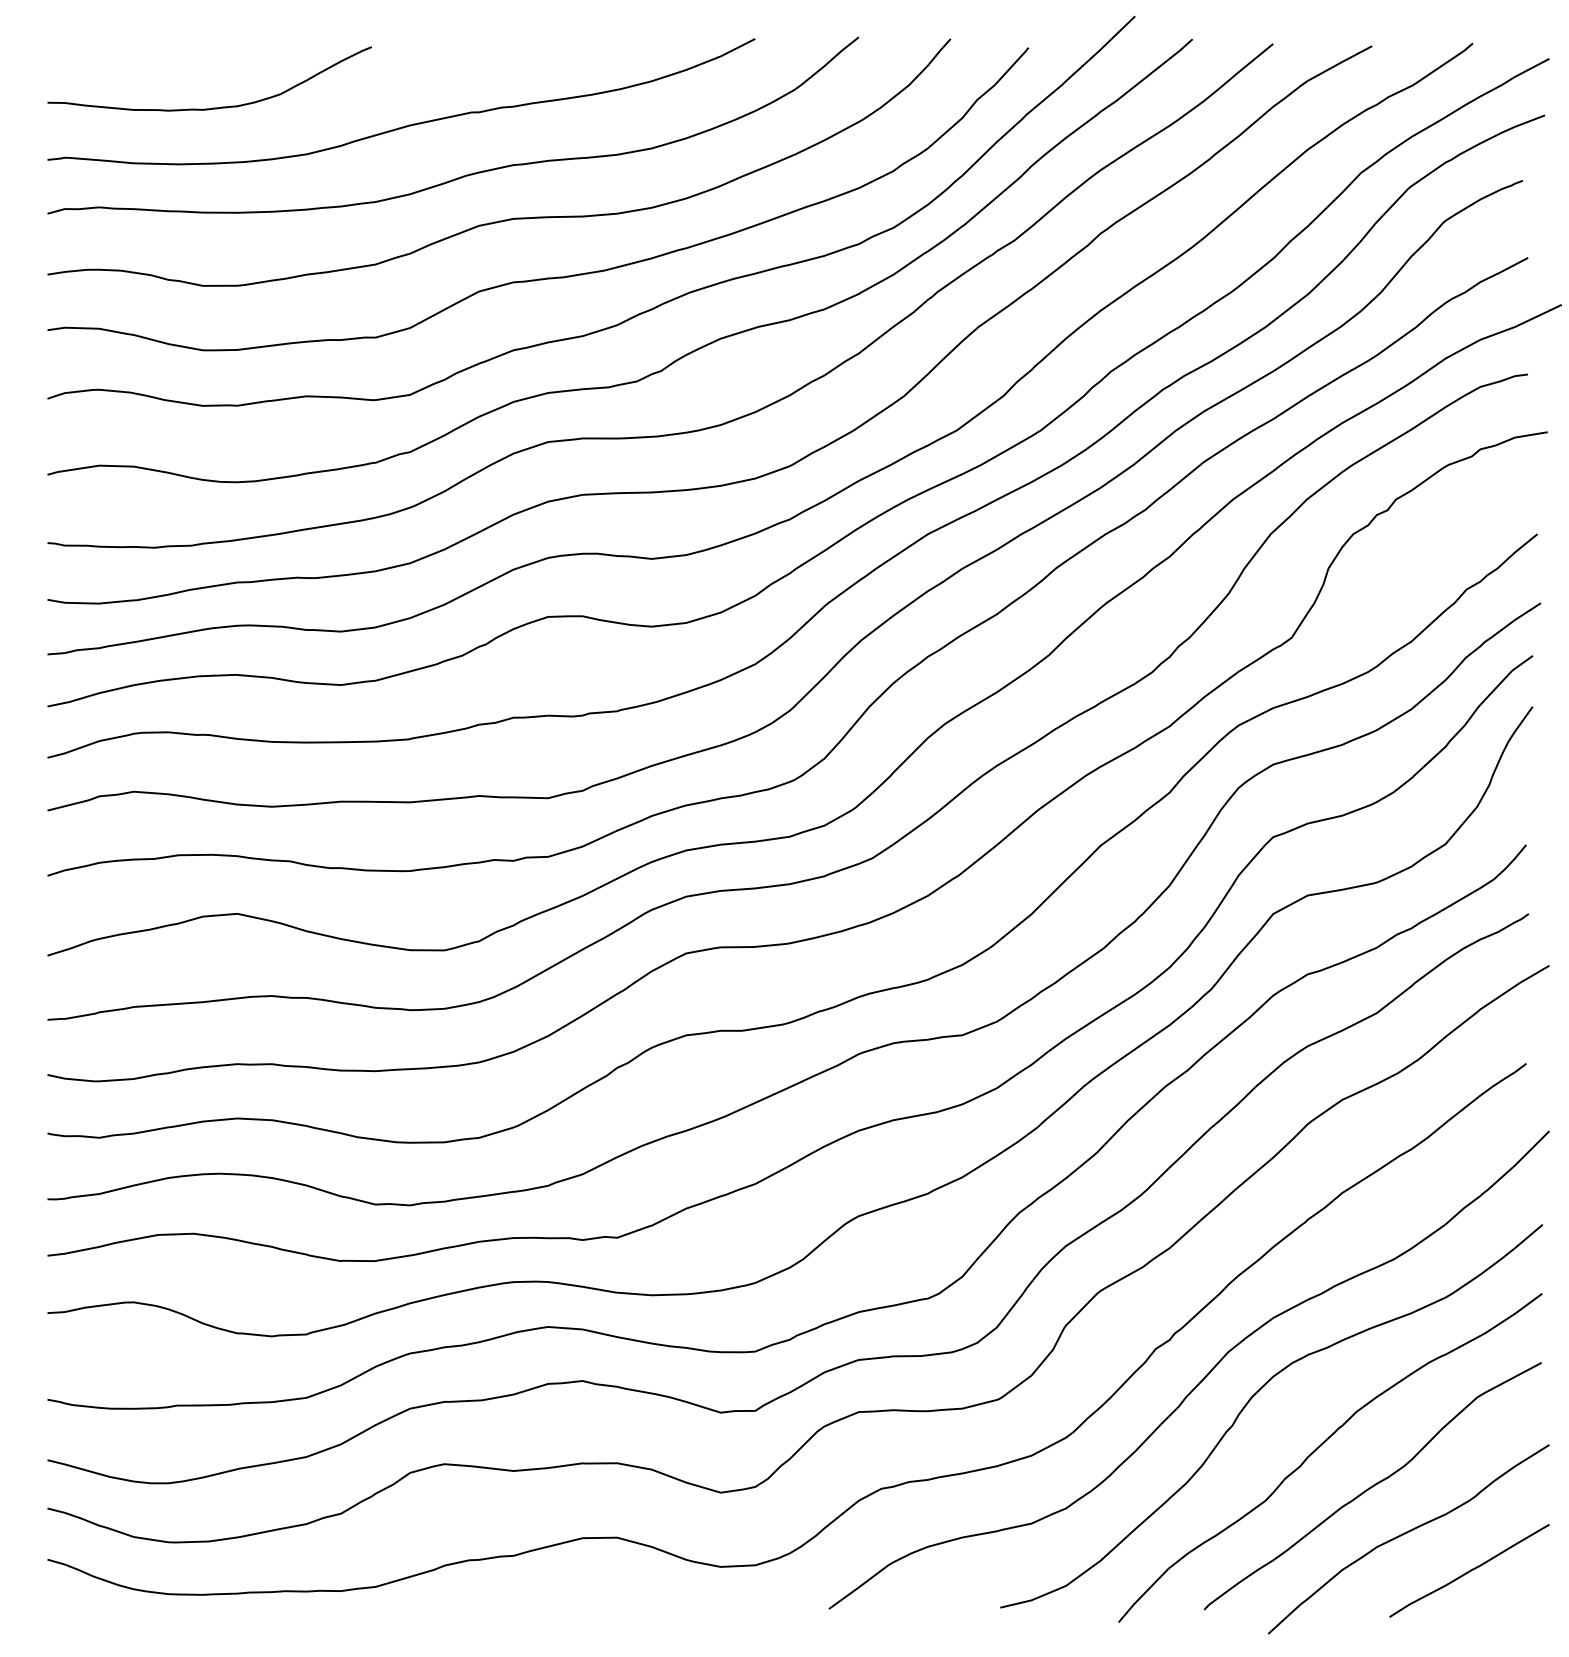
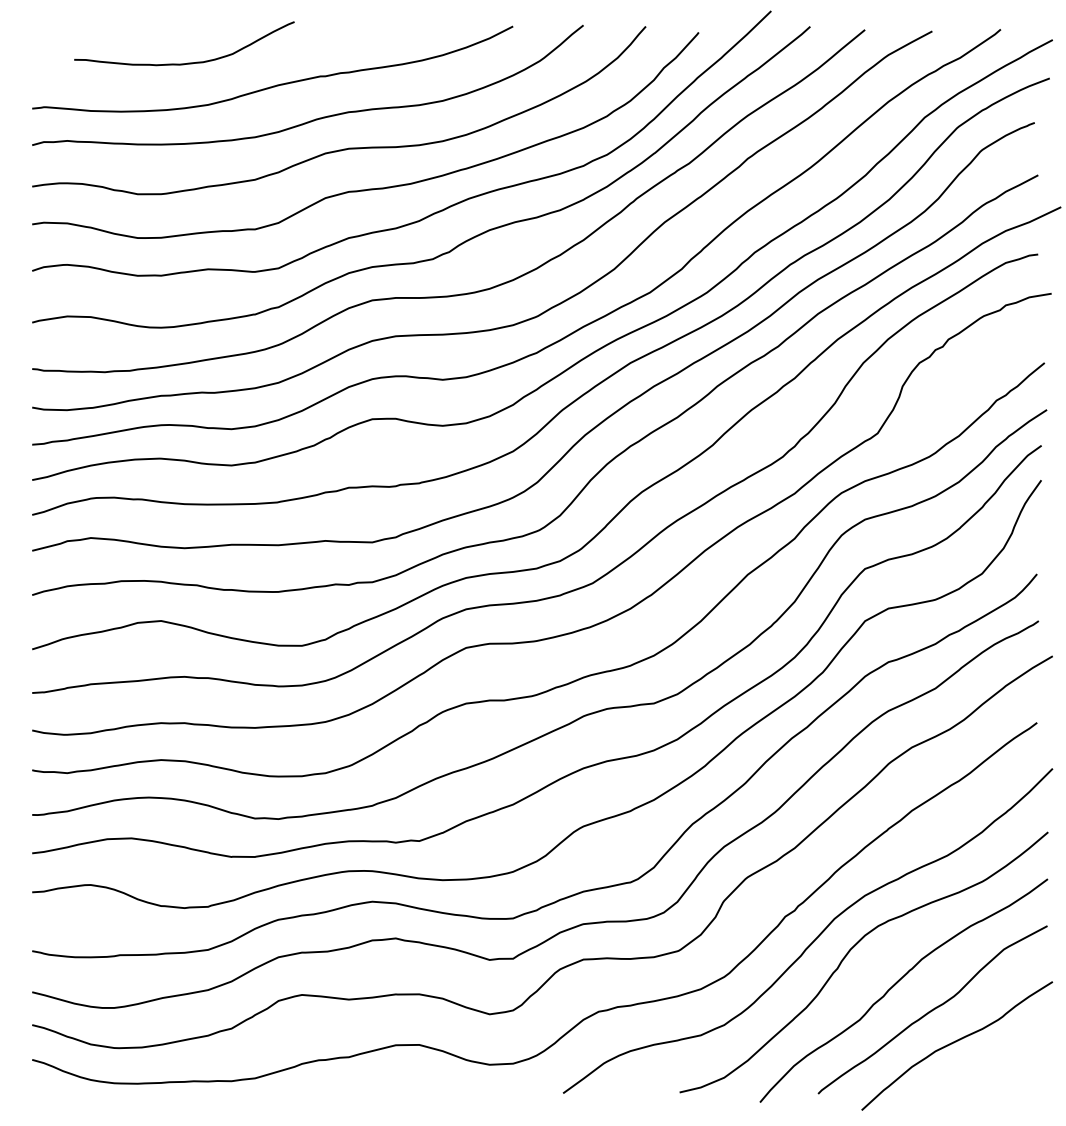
curve: (214, 106) -> (187, 62), moved
curve: (1468, 1570) -> (997, 1067), removed

